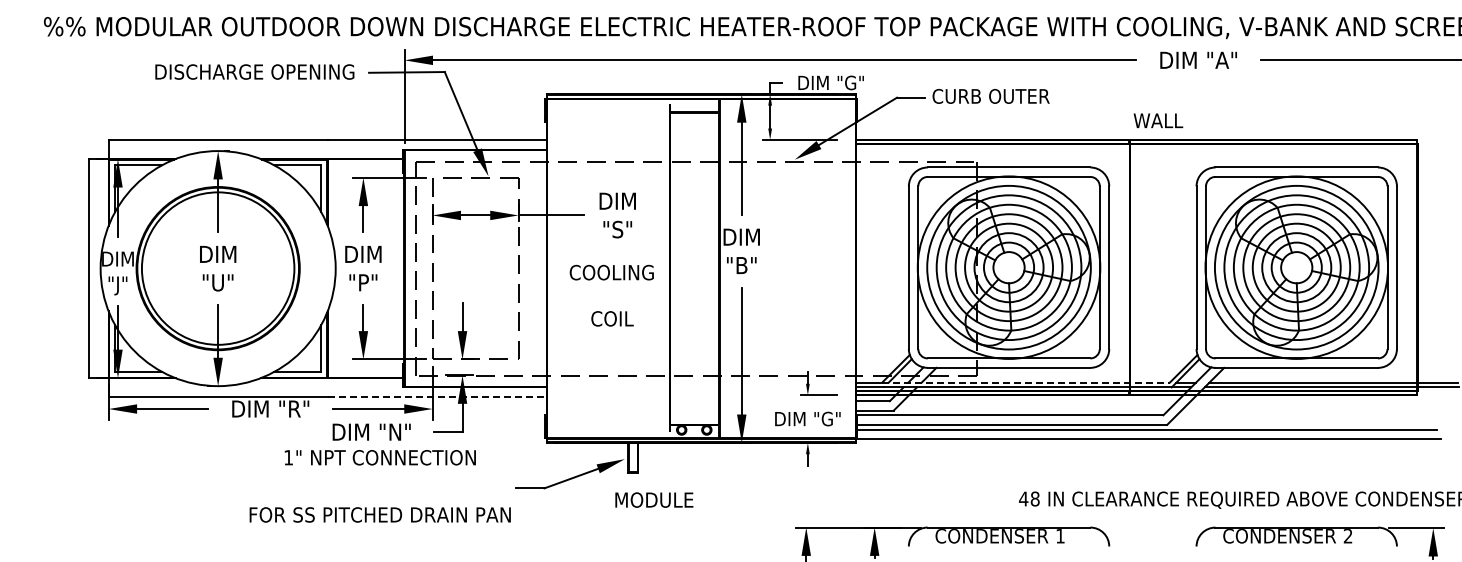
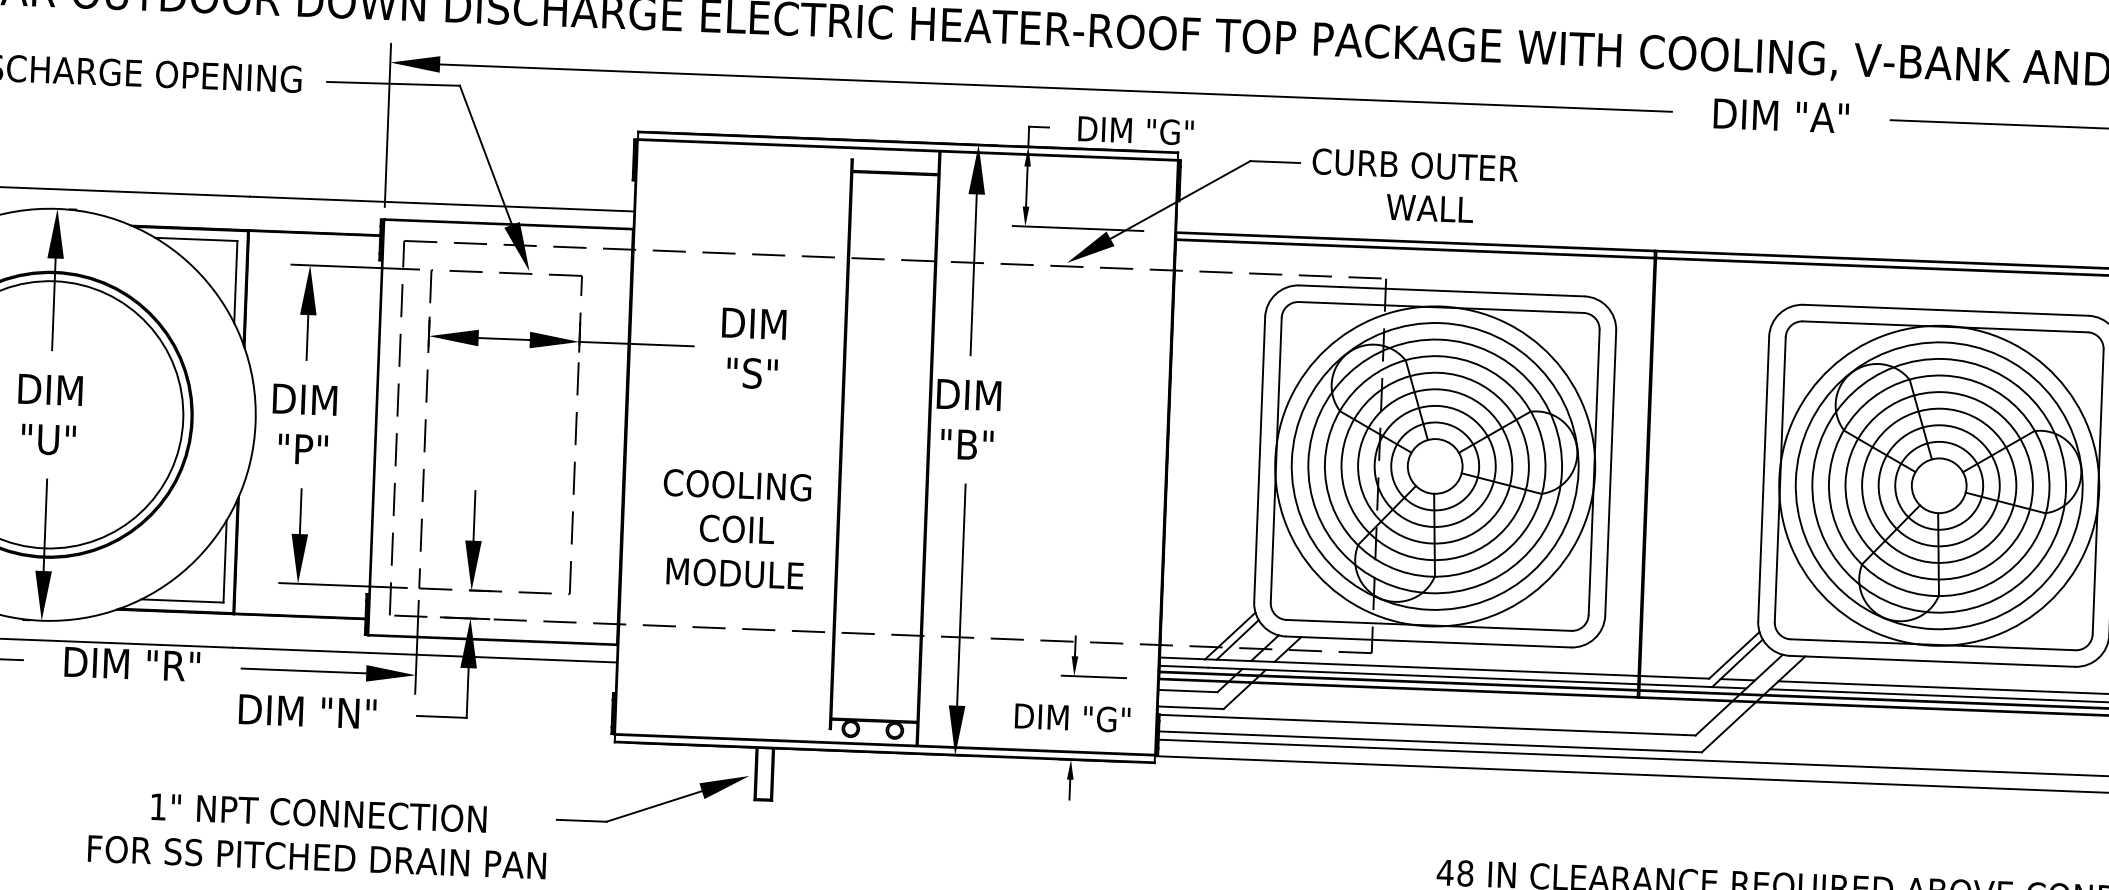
text: (1158, 120) -> (1430, 208), moved
text: (611, 272) -> (737, 484), moved
line: (1026, 382) -> (1458, 668), dashed -> solid
line: (437, 397) -> (425, 655), dashed -> solid
text: (379, 457) -> (317, 812), moved
text: (654, 499) -> (735, 572), moved

